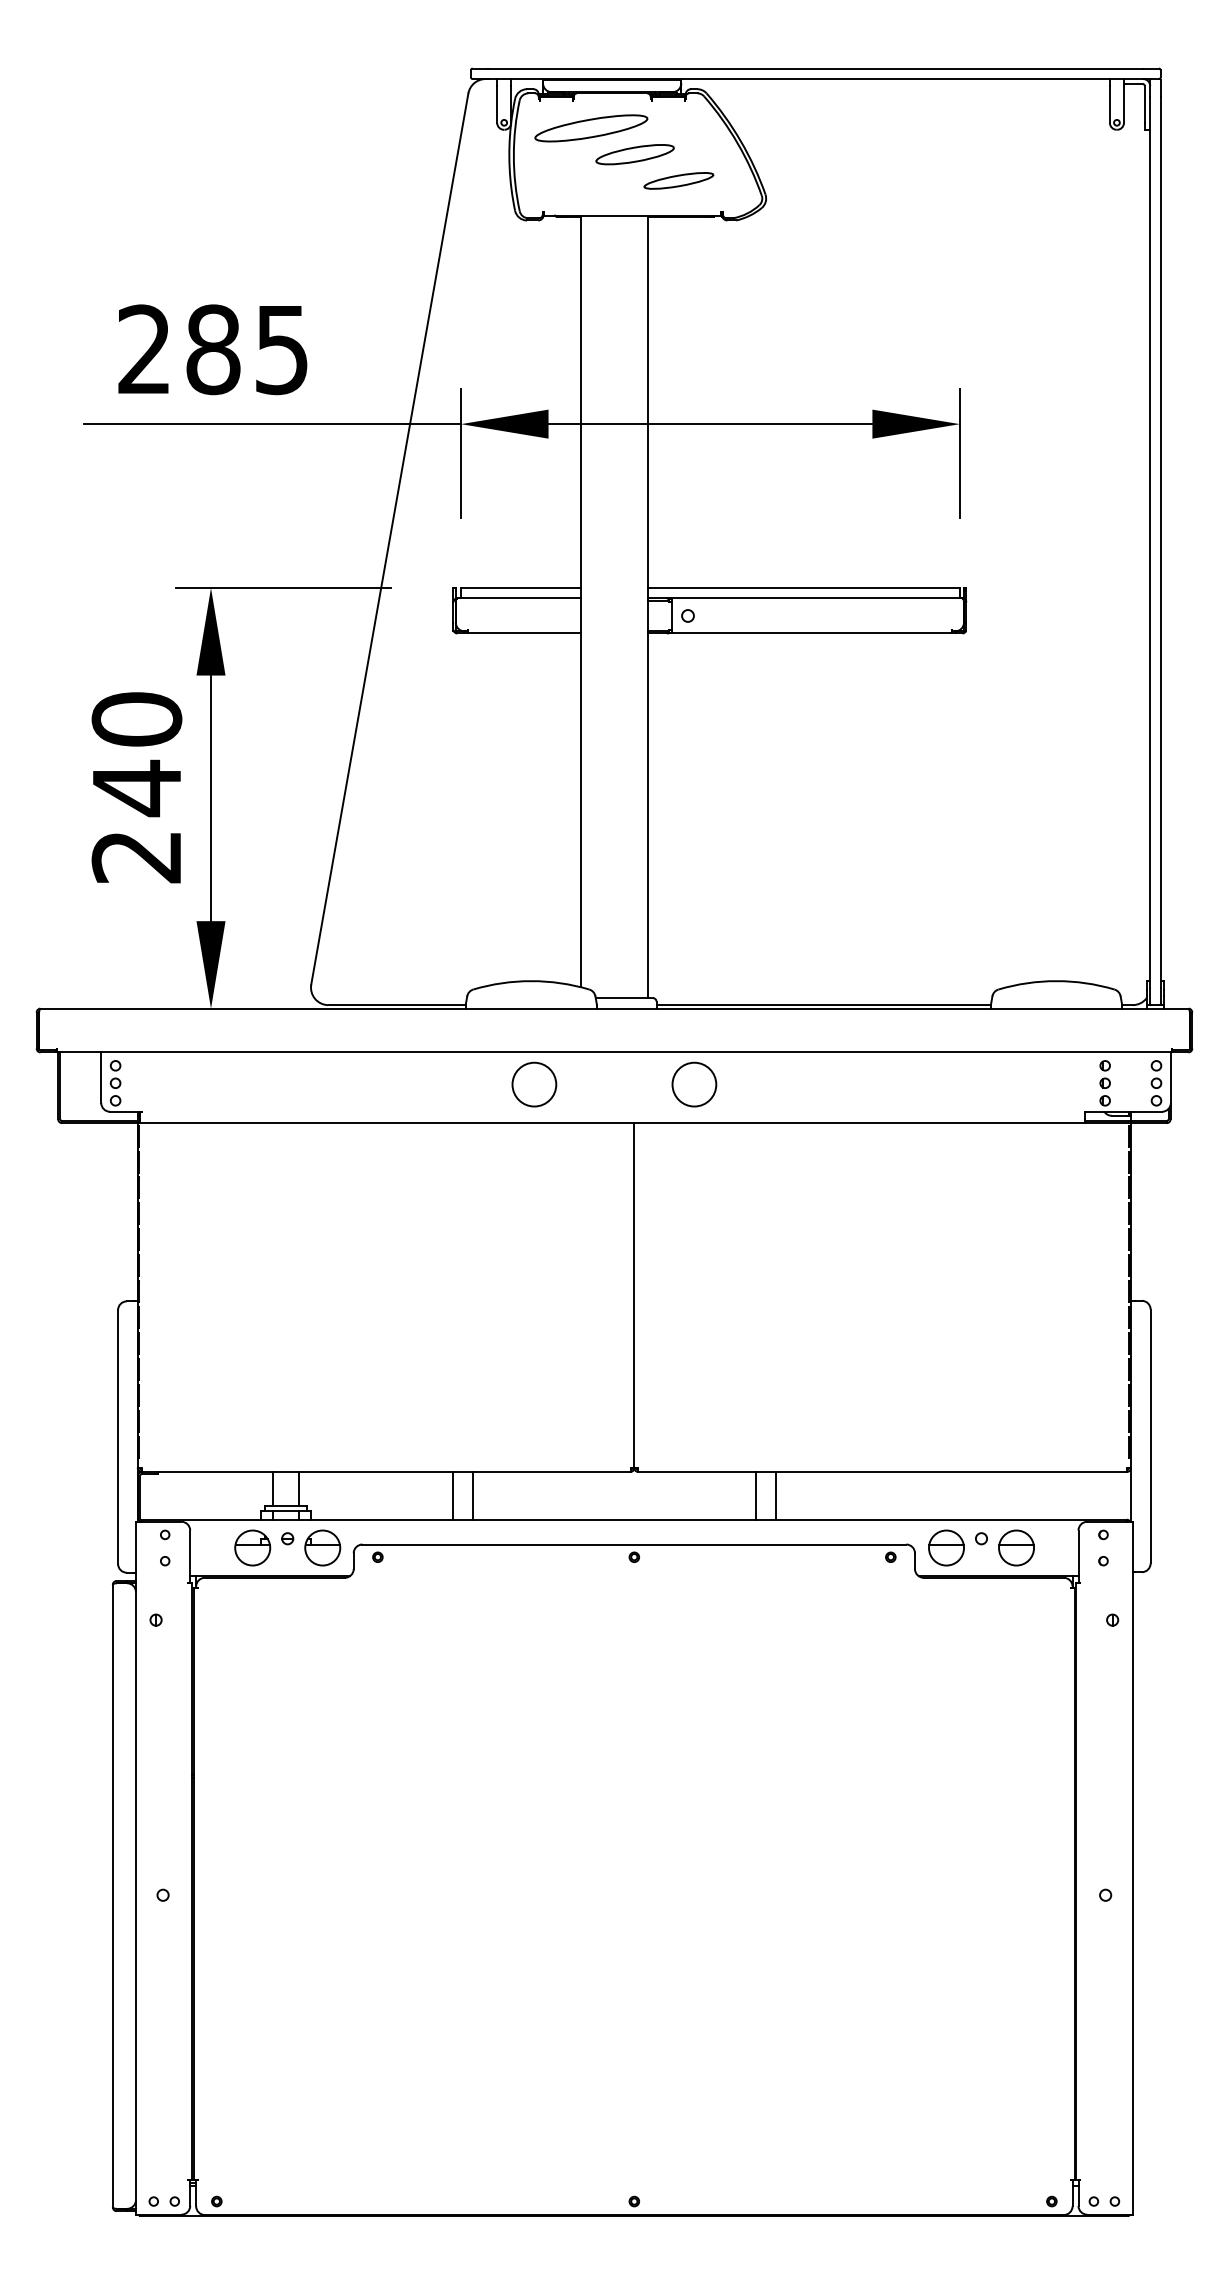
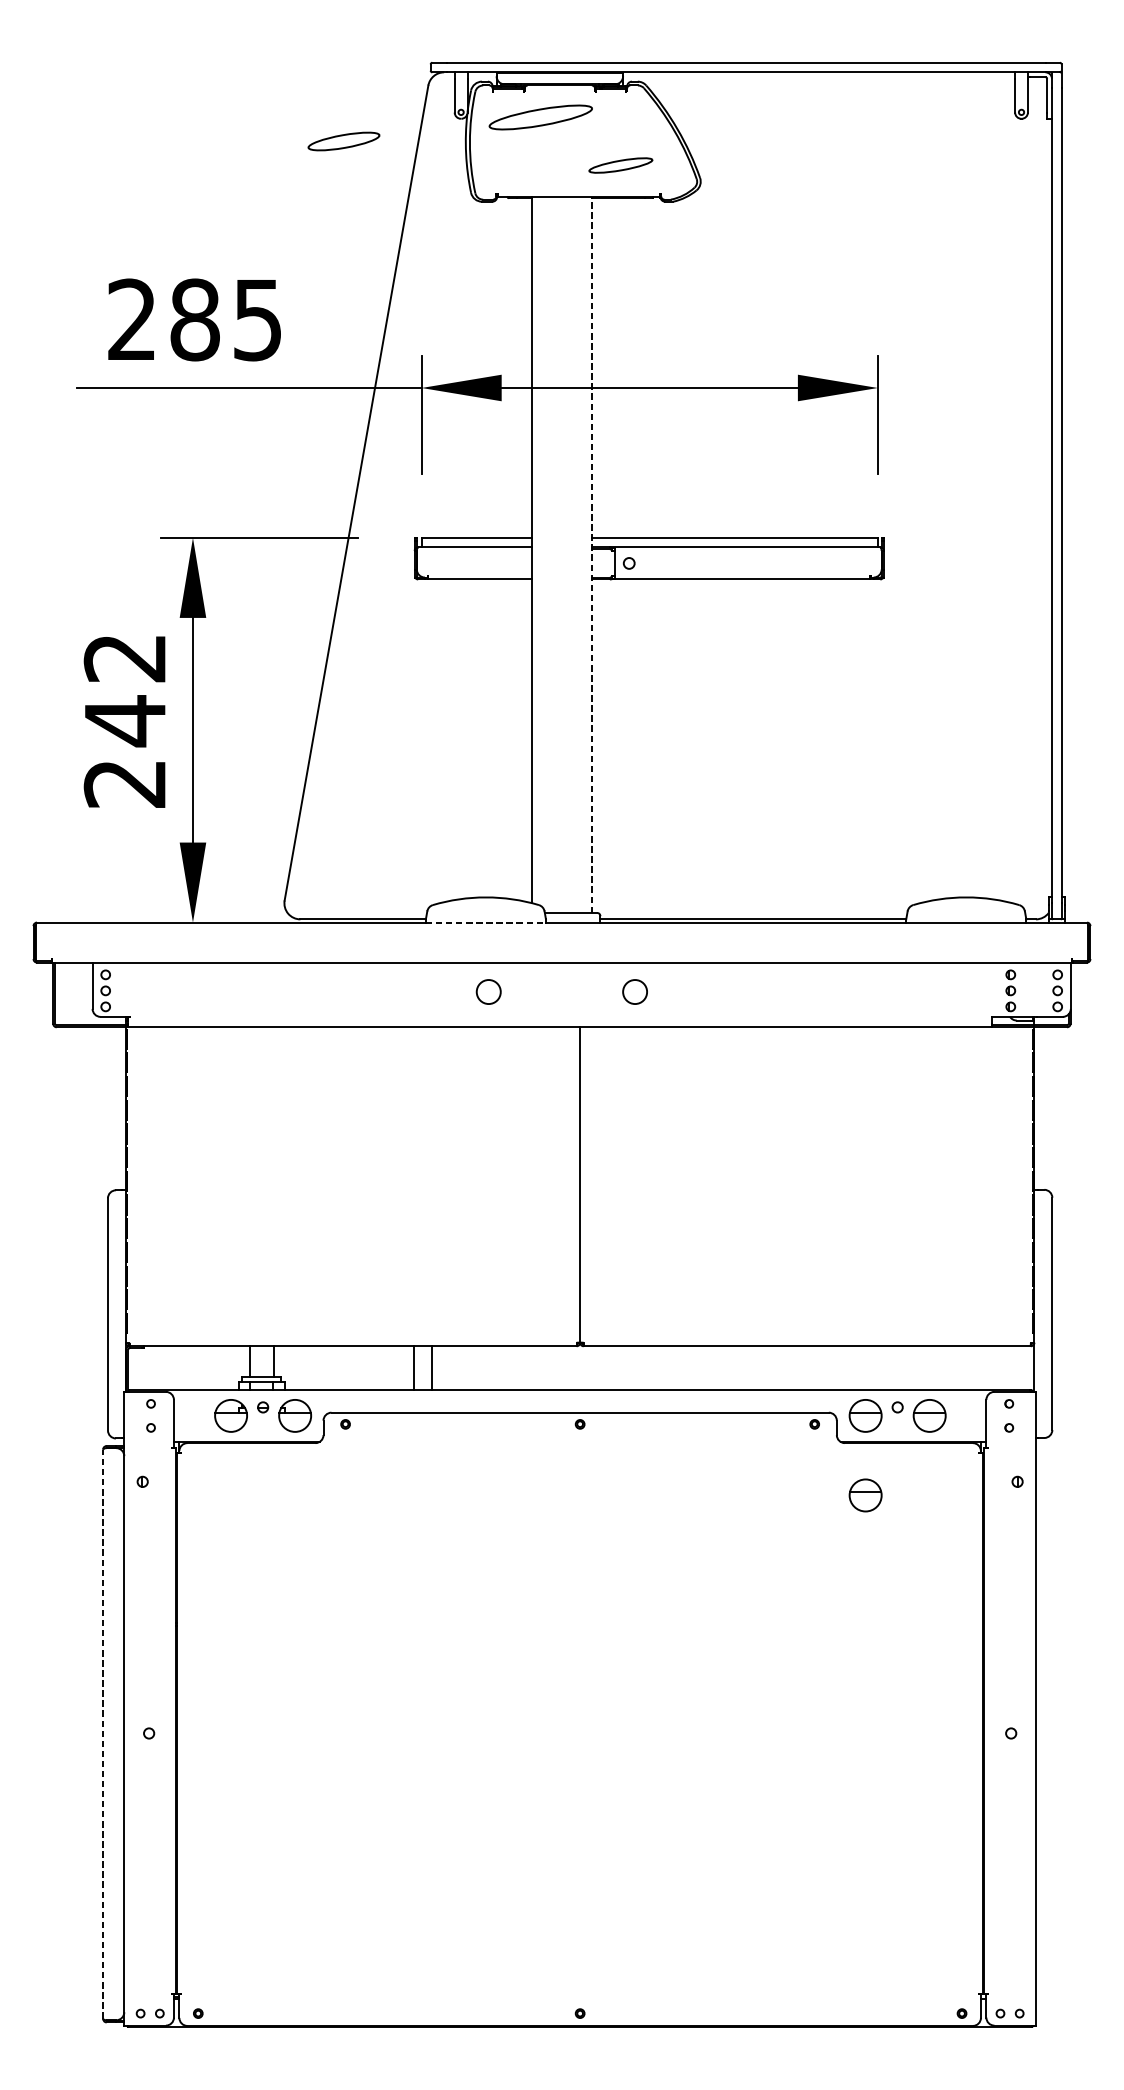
part: (634, 154) -> (343, 141), moved
line: (647, 606) -> (592, 554), solid -> dashed
text: (136, 719) -> (124, 658), 240 -> 242
line: (531, 1008) -> (486, 922), solid -> dashed
circle: (534, 1084) -> (488, 991), size x0.6
circle: (694, 1084) -> (635, 991), size x0.6
line: (756, 1495) -> (691, 1367), removed
line: (775, 1495) -> (709, 1367), removed
part: (946, 1634) -> (865, 1494), added
line: (112, 1895) -> (102, 1733), solid -> dashed

